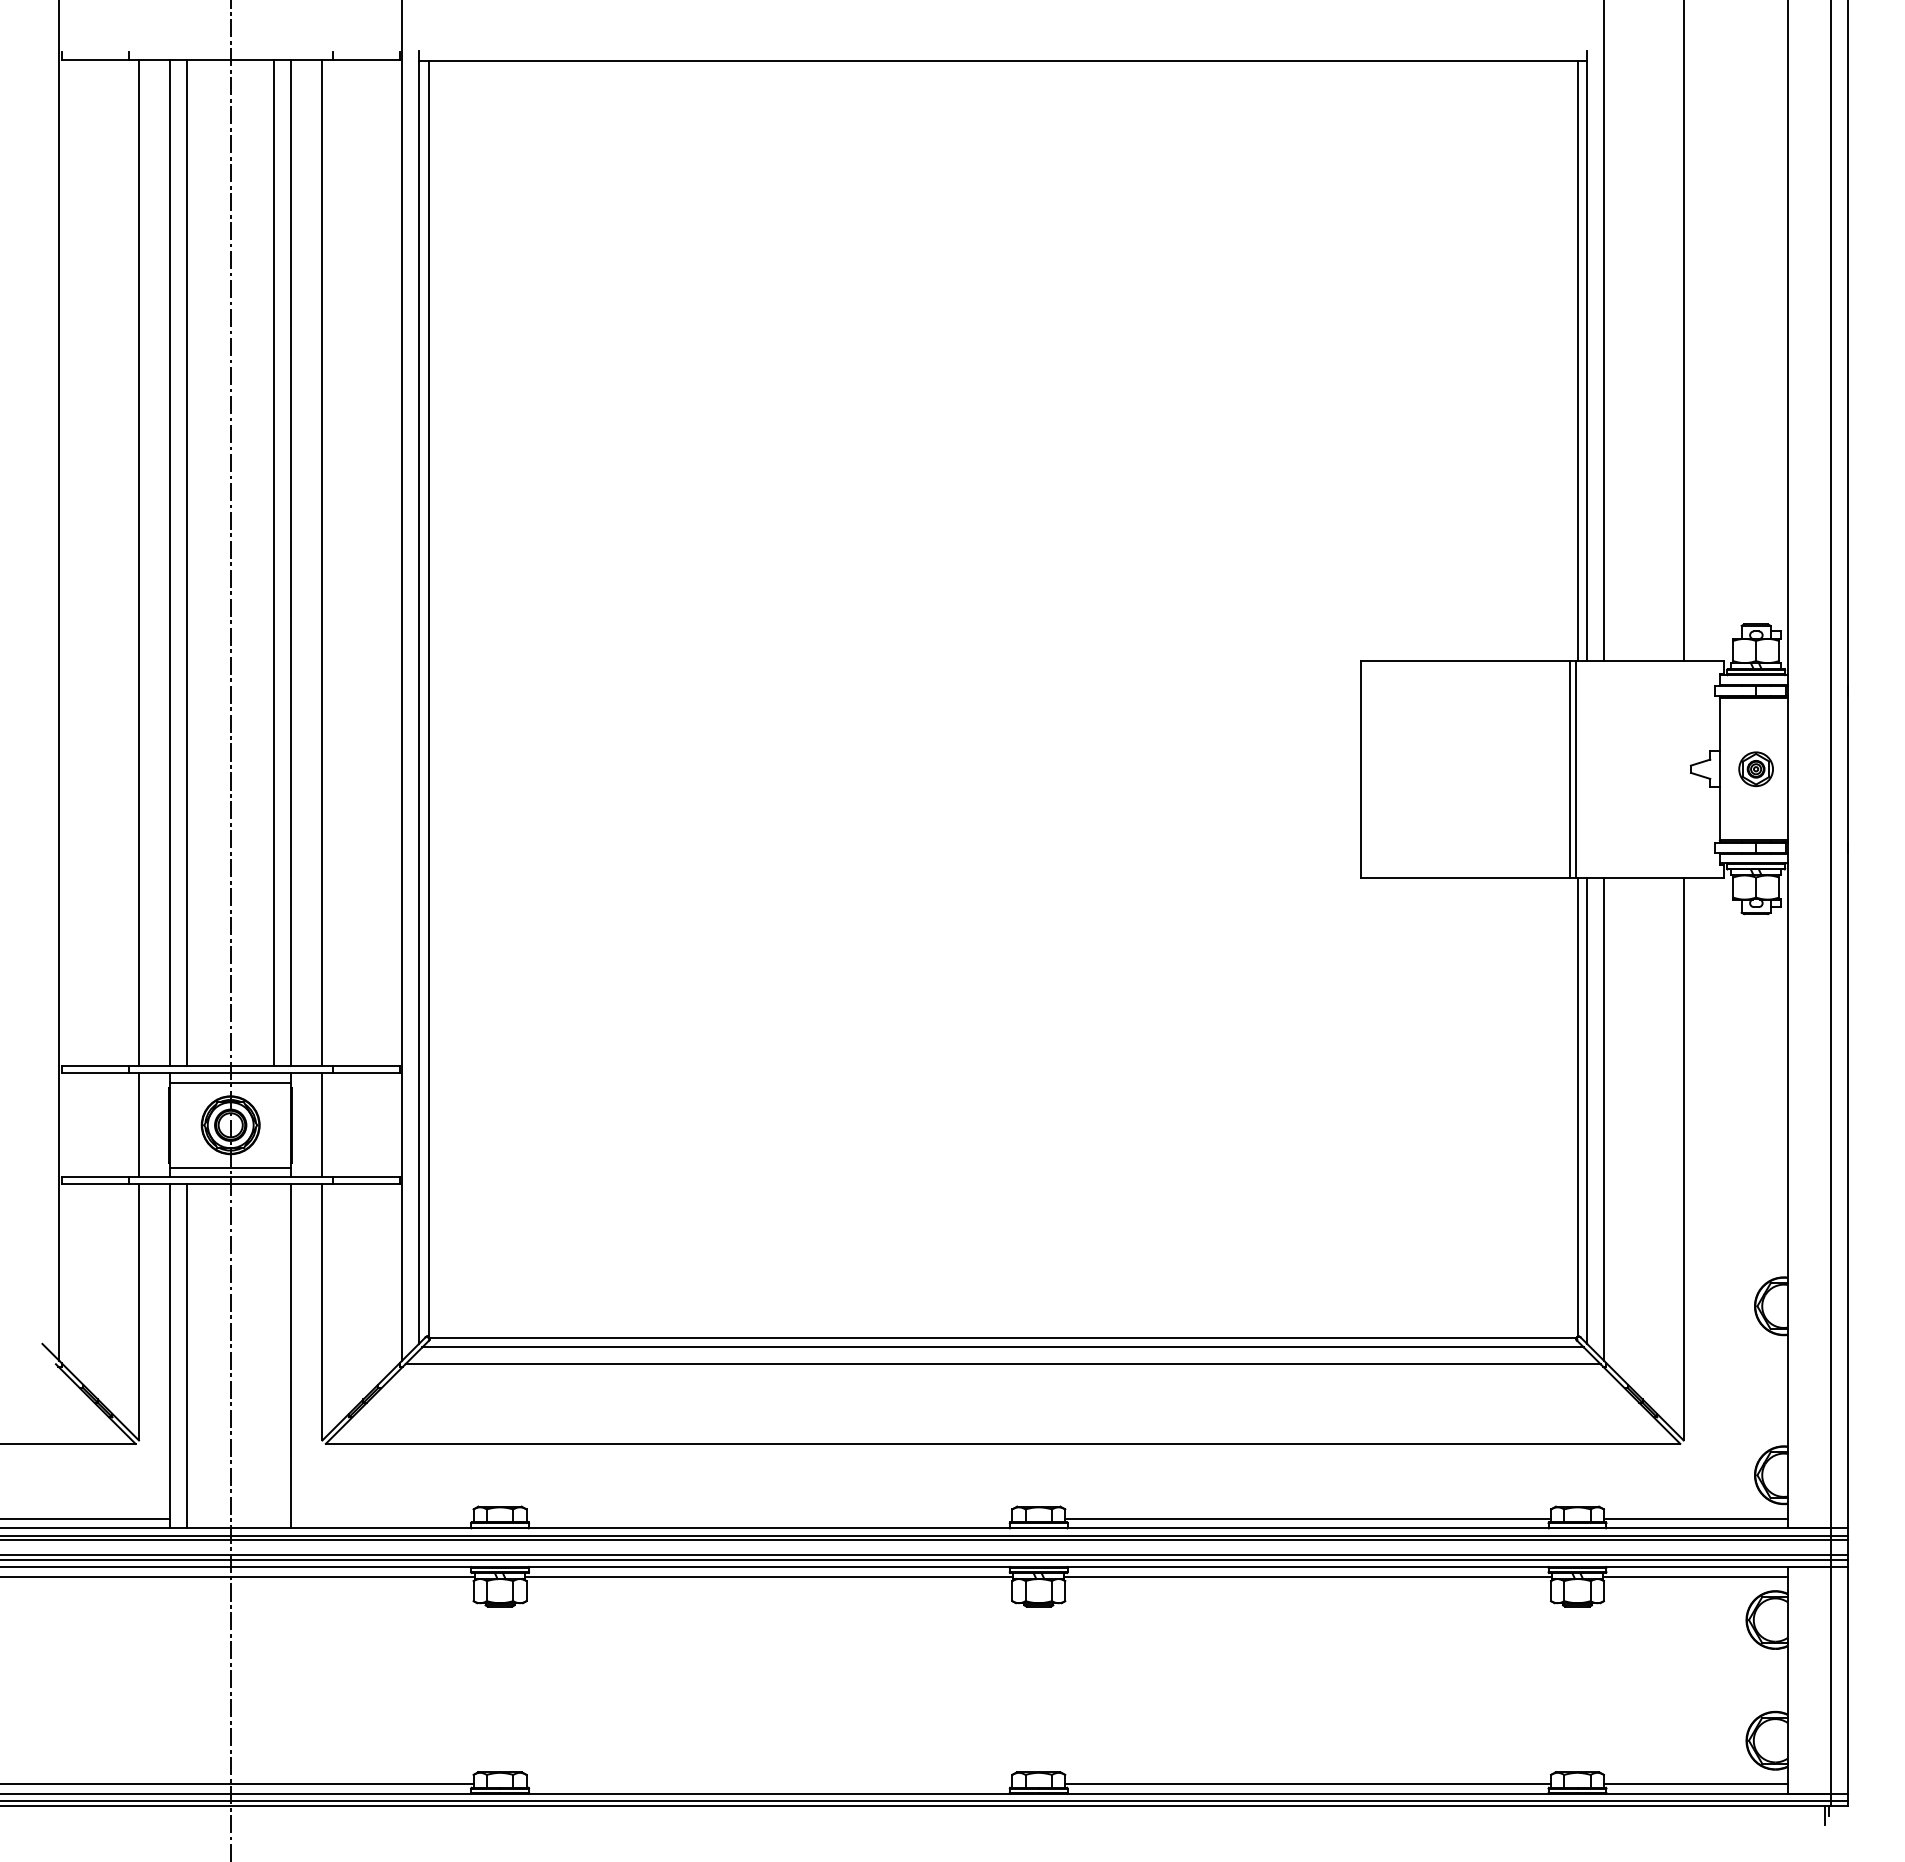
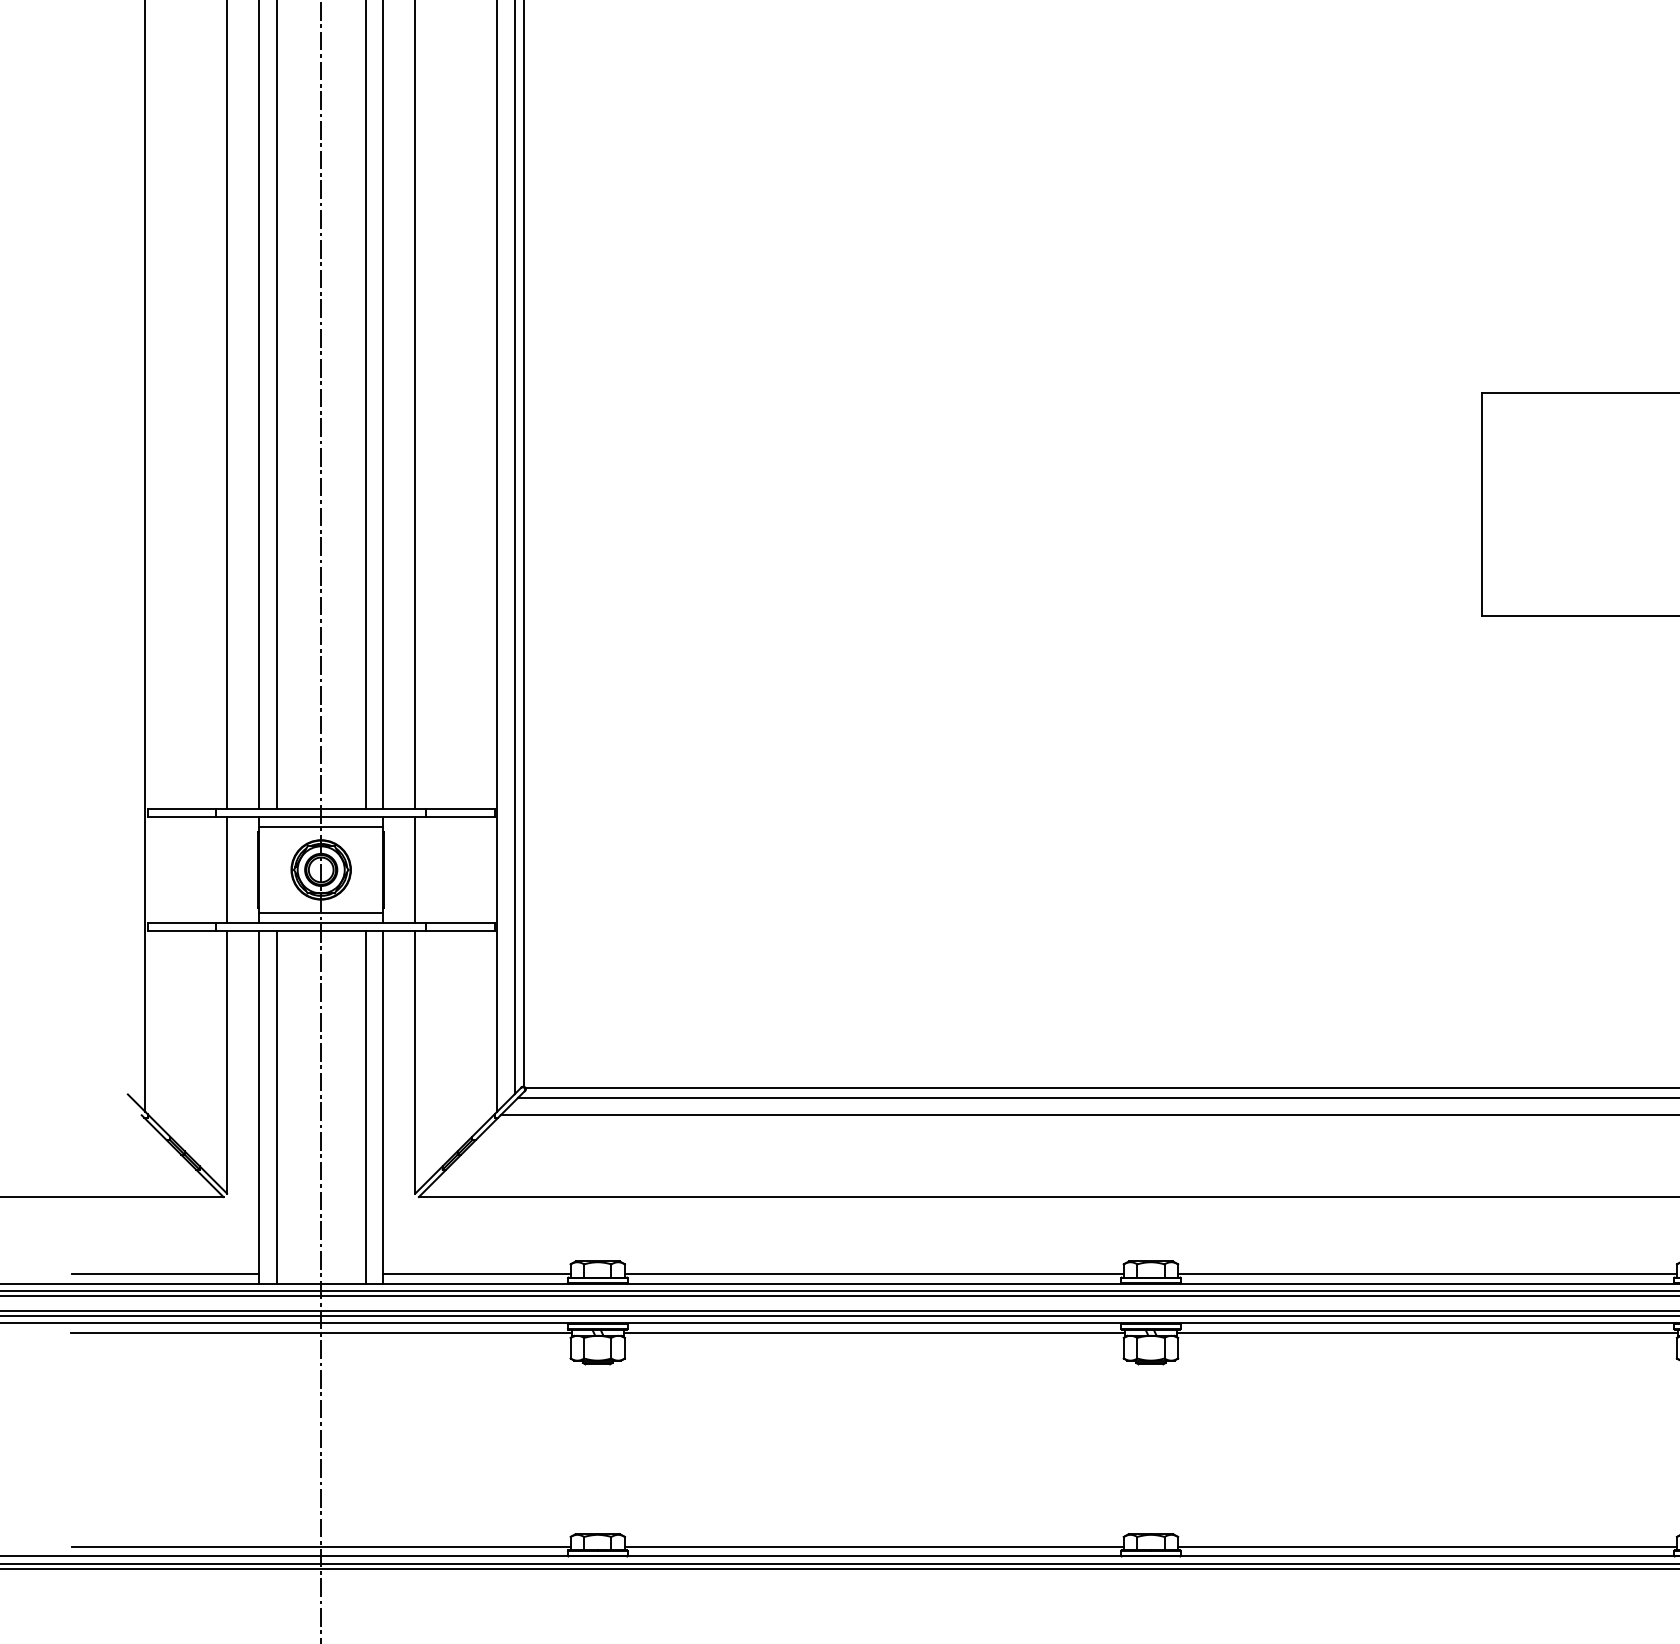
line: (274, 1356) -> (366, 1107), added
line: (382, 1518) -> (477, 1273), added
line: (769, 1518) -> (874, 1273), added
line: (769, 1784) -> (874, 1546), added

